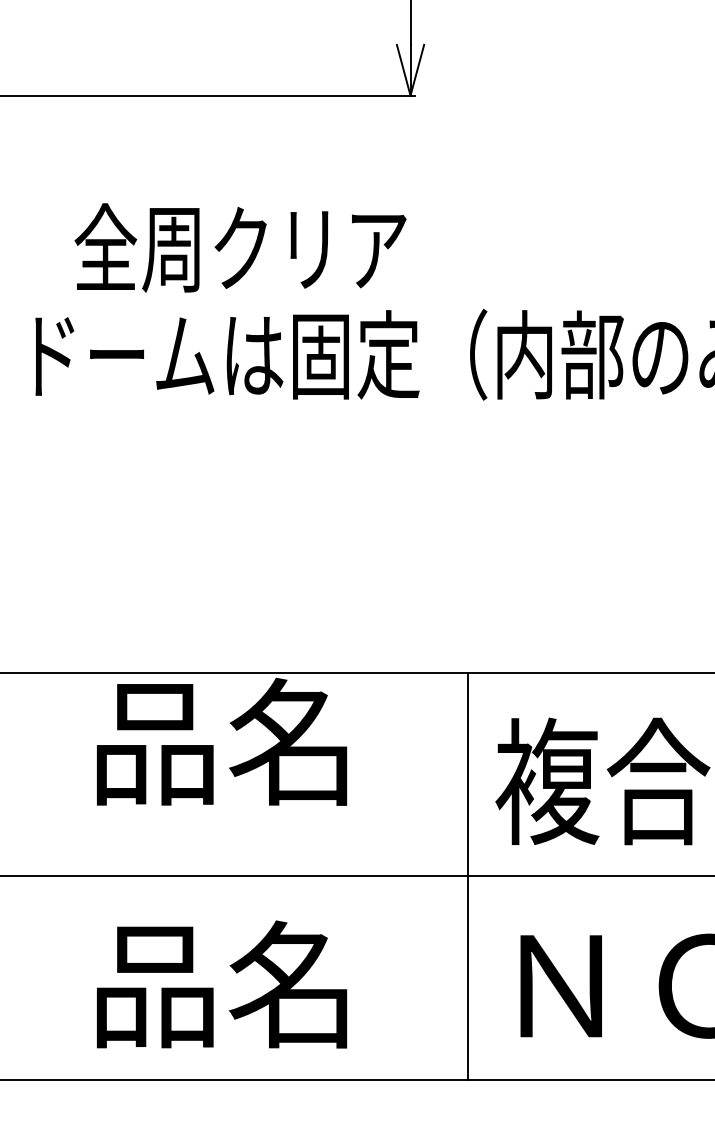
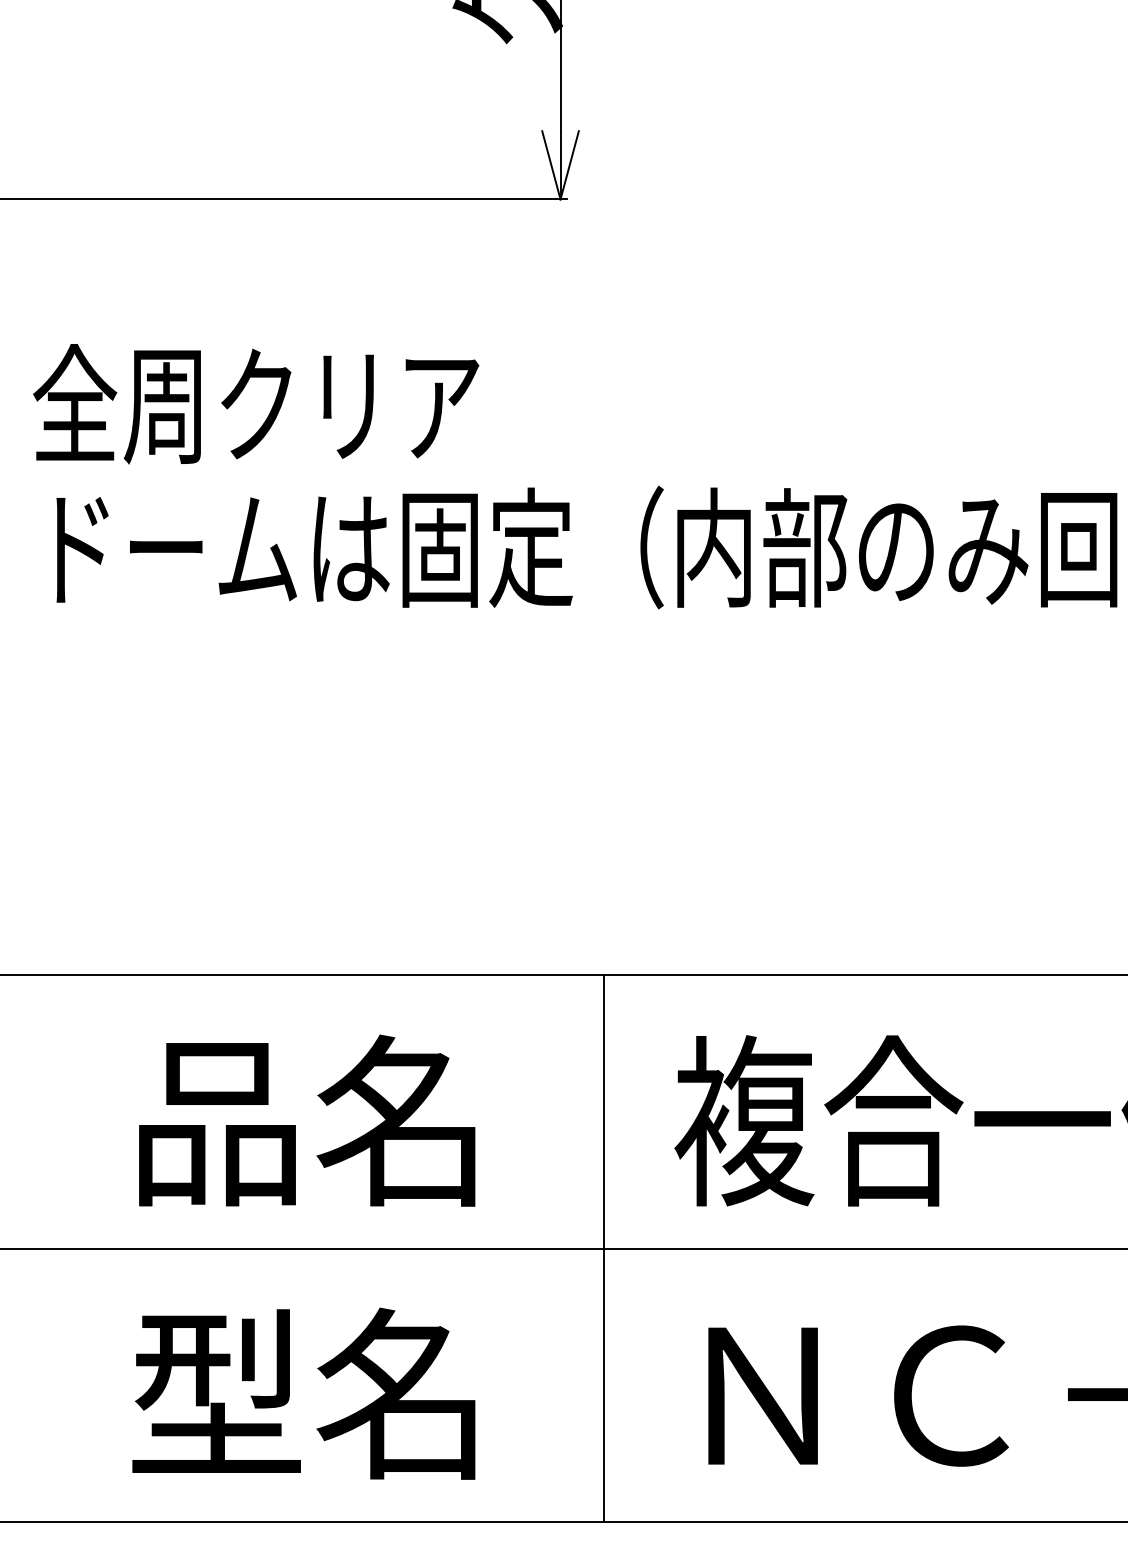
text: (240, 248) -> (256, 404), moved
text: (222, 741) -> (307, 1120), moved
line: (467, 876) -> (603, 1248), moved
text: (154, 985) -> (216, 1394), 品名 -> 型名

